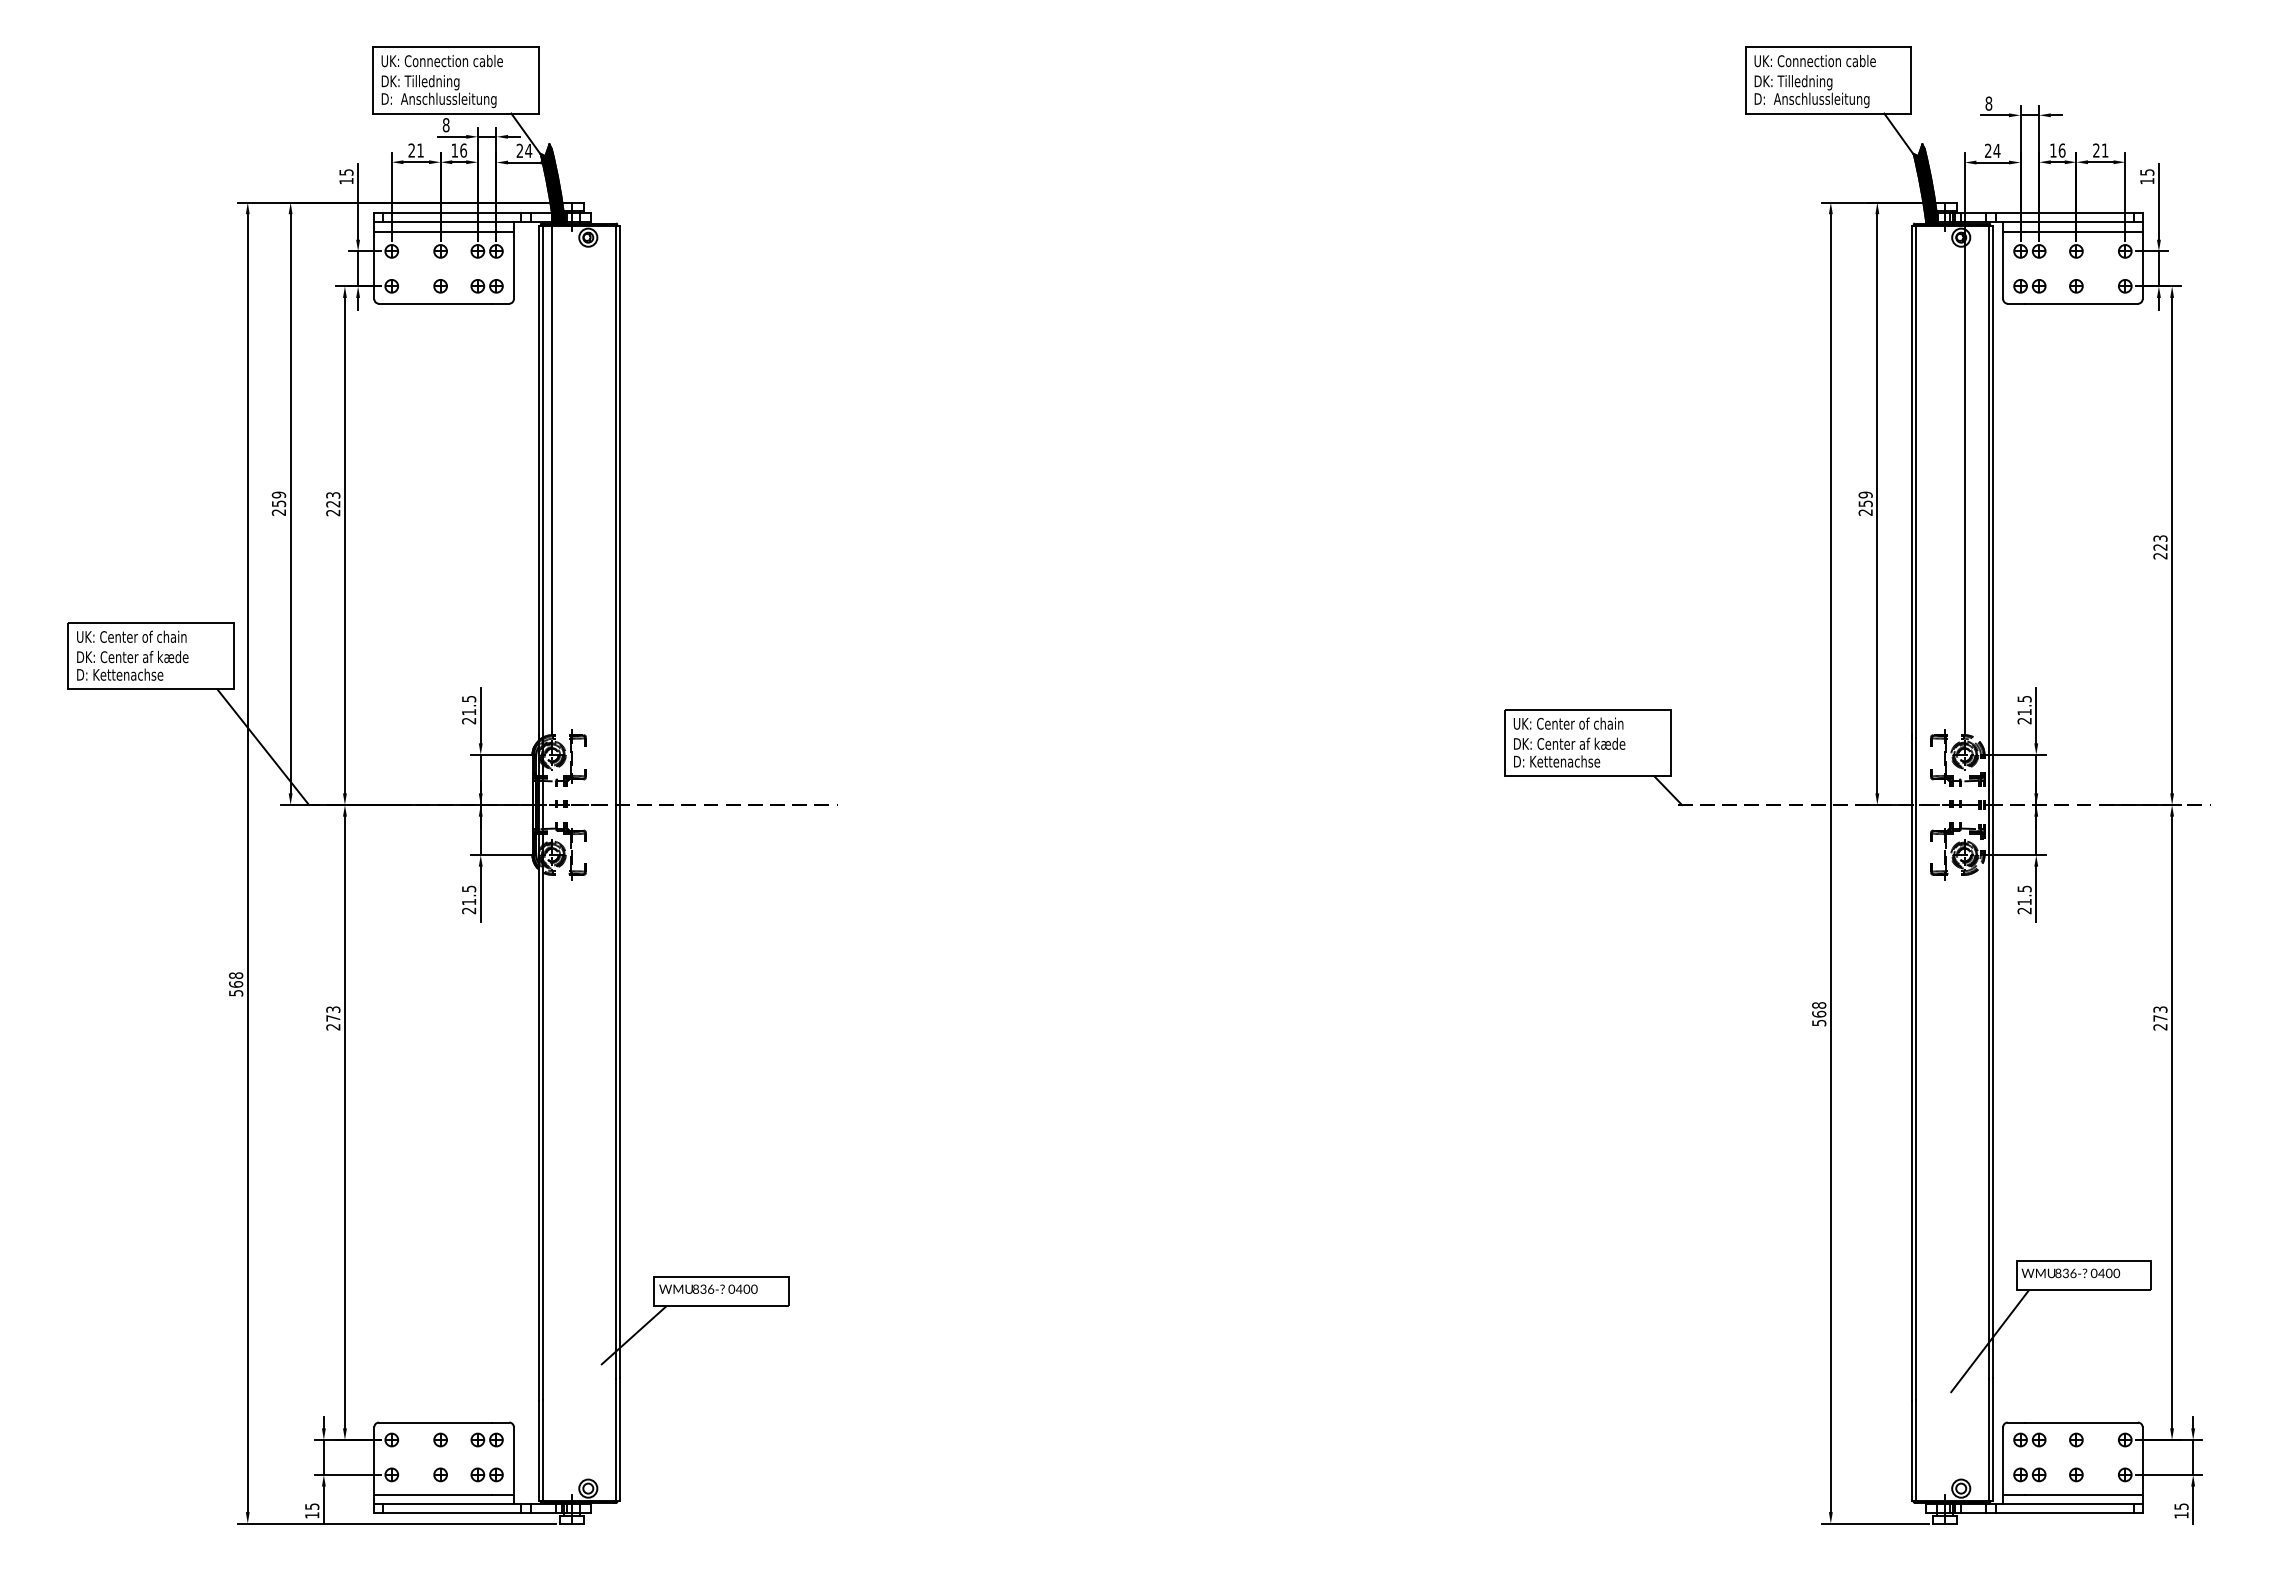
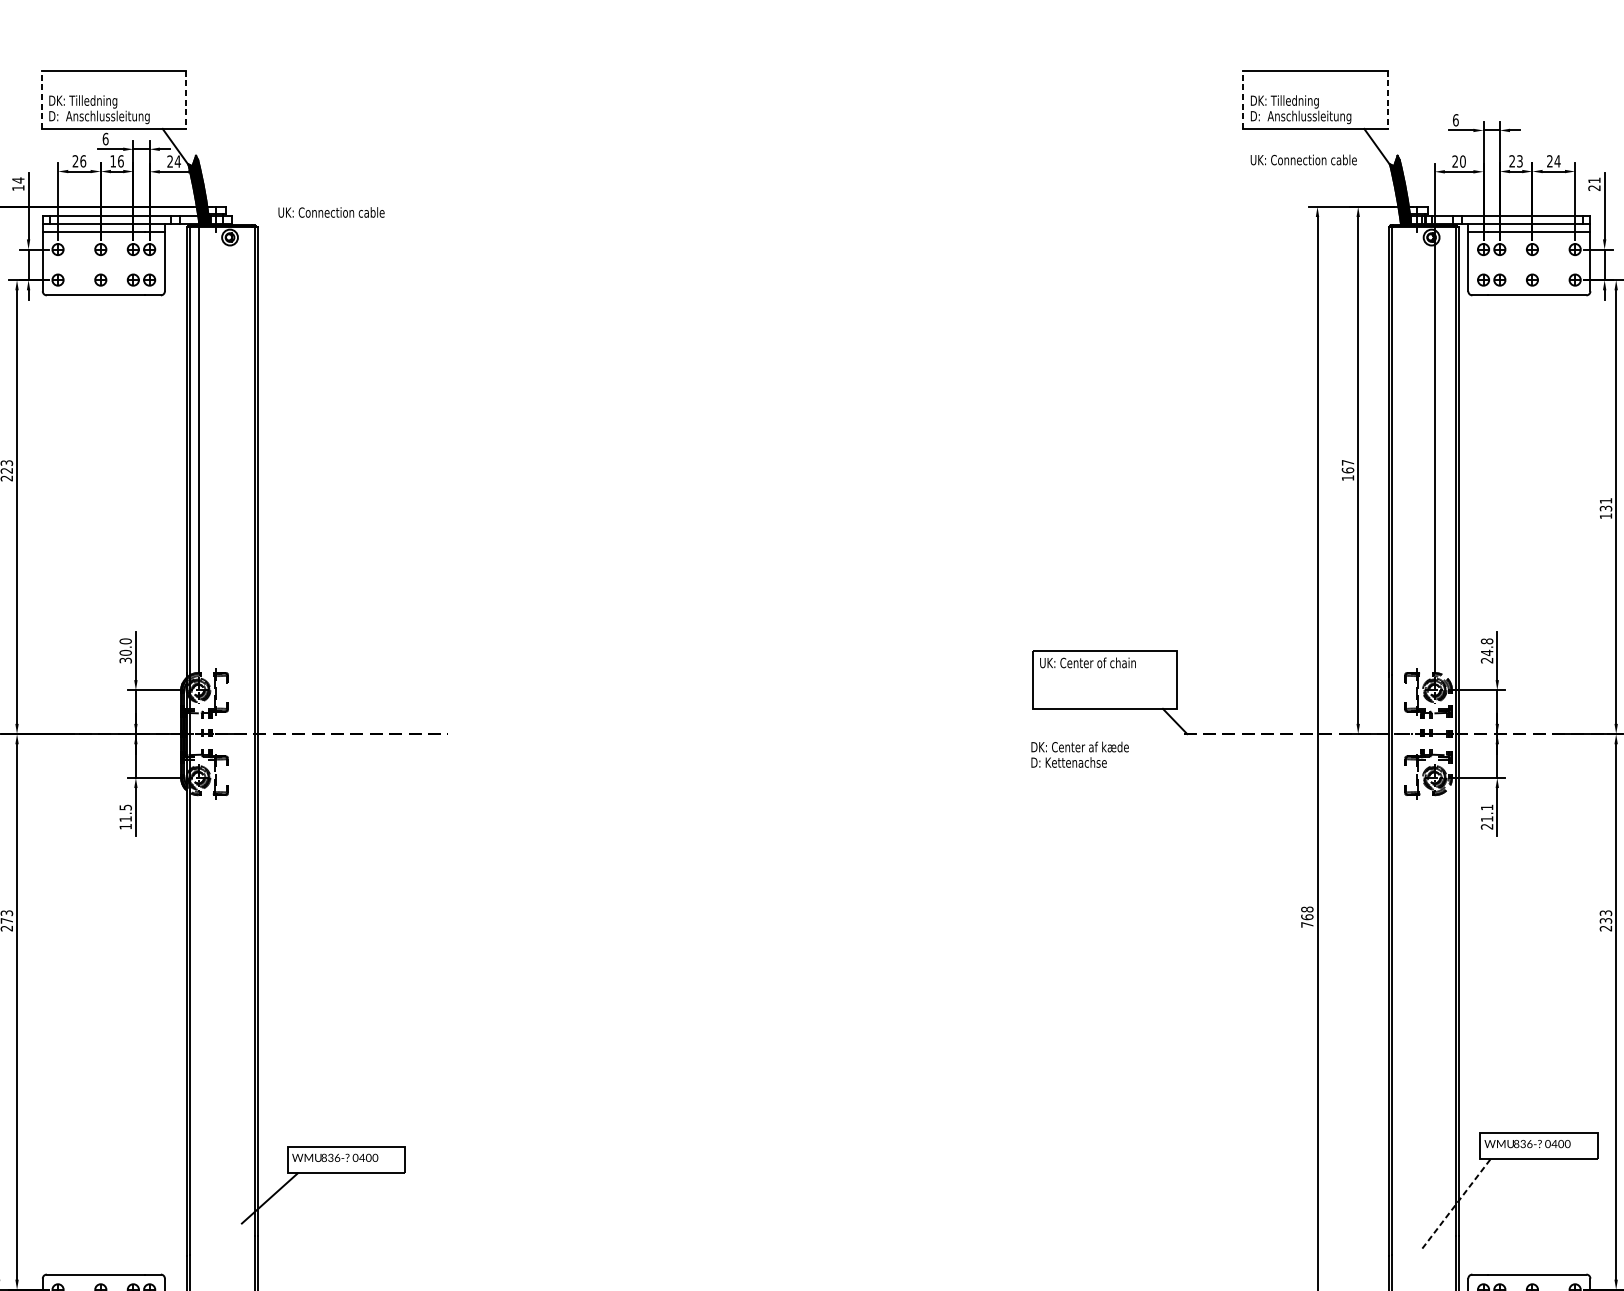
text: (441, 61) -> (330, 212), moved
text: (1814, 61) -> (1303, 160), moved
line: (373, 79) -> (42, 99), solid -> dashed
line: (1745, 79) -> (1242, 99), solid -> dashed
line: (538, 80) -> (186, 99), solid -> dashed
line: (1911, 80) -> (1388, 99), solid -> dashed
text: (1988, 103) -> (1455, 120), 8 -> 6
text: (445, 125) -> (105, 139), 8 -> 6
text: (420, 150) -> (83, 161), 21 -> 26
text: (1996, 150) -> (1462, 161), 24 -> 20
text: (2057, 150) -> (1515, 161), 16 -> 23
text: (2104, 150) -> (1557, 161), 21 -> 24
text: (346, 172) -> (18, 180), 15 -> 14
text: (2147, 176) -> (1594, 184), 15 -> 21
text: (1865, 503) -> (1347, 470), 259 -> 167
text: (2160, 547) -> (1606, 508), 223 -> 131
text: (2024, 705) -> (1486, 646), 21.5 -> 24.8
text: (469, 709) -> (126, 650), 21.5 -> 30.0
text: (1569, 752) -> (1080, 754), moved
text: (2024, 888) -> (1486, 807), 21.5 -> 21.1
text: (468, 910) -> (125, 826), 21.5 -> 11.5
text: (2160, 1018) -> (1606, 920), 273 -> 233
text: (1819, 1022) -> (1307, 924), 568 -> 768
line: (1989, 1341) -> (1456, 1203), solid -> dashed

